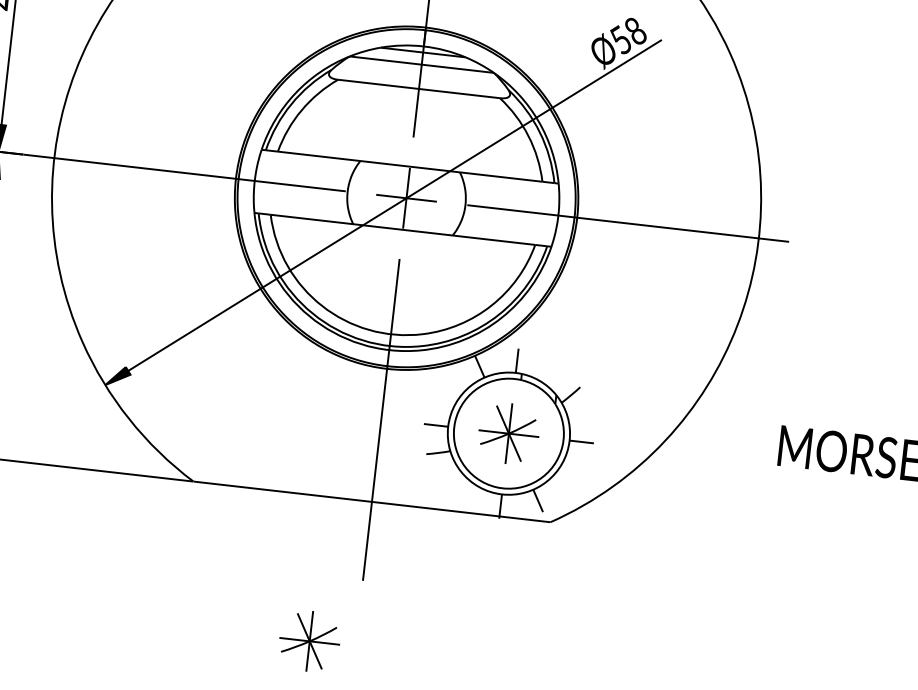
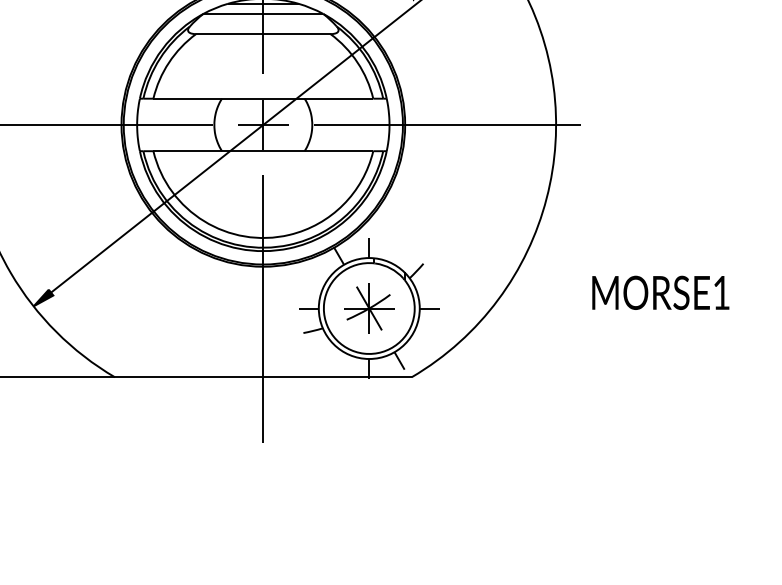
part: (309, 641) -> (225, 497), removed

